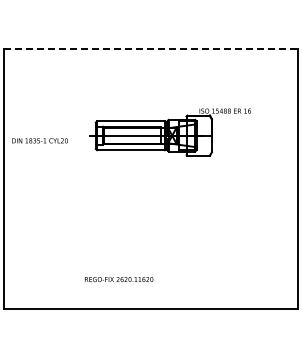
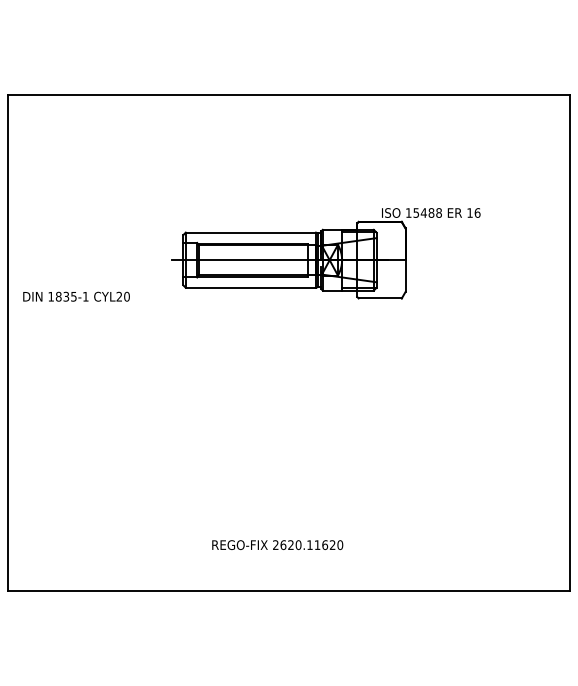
line: (151, 49) -> (289, 94), dashed -> solid
text: (39, 140) -> (75, 296), moved
text: (119, 279) -> (278, 545), moved

